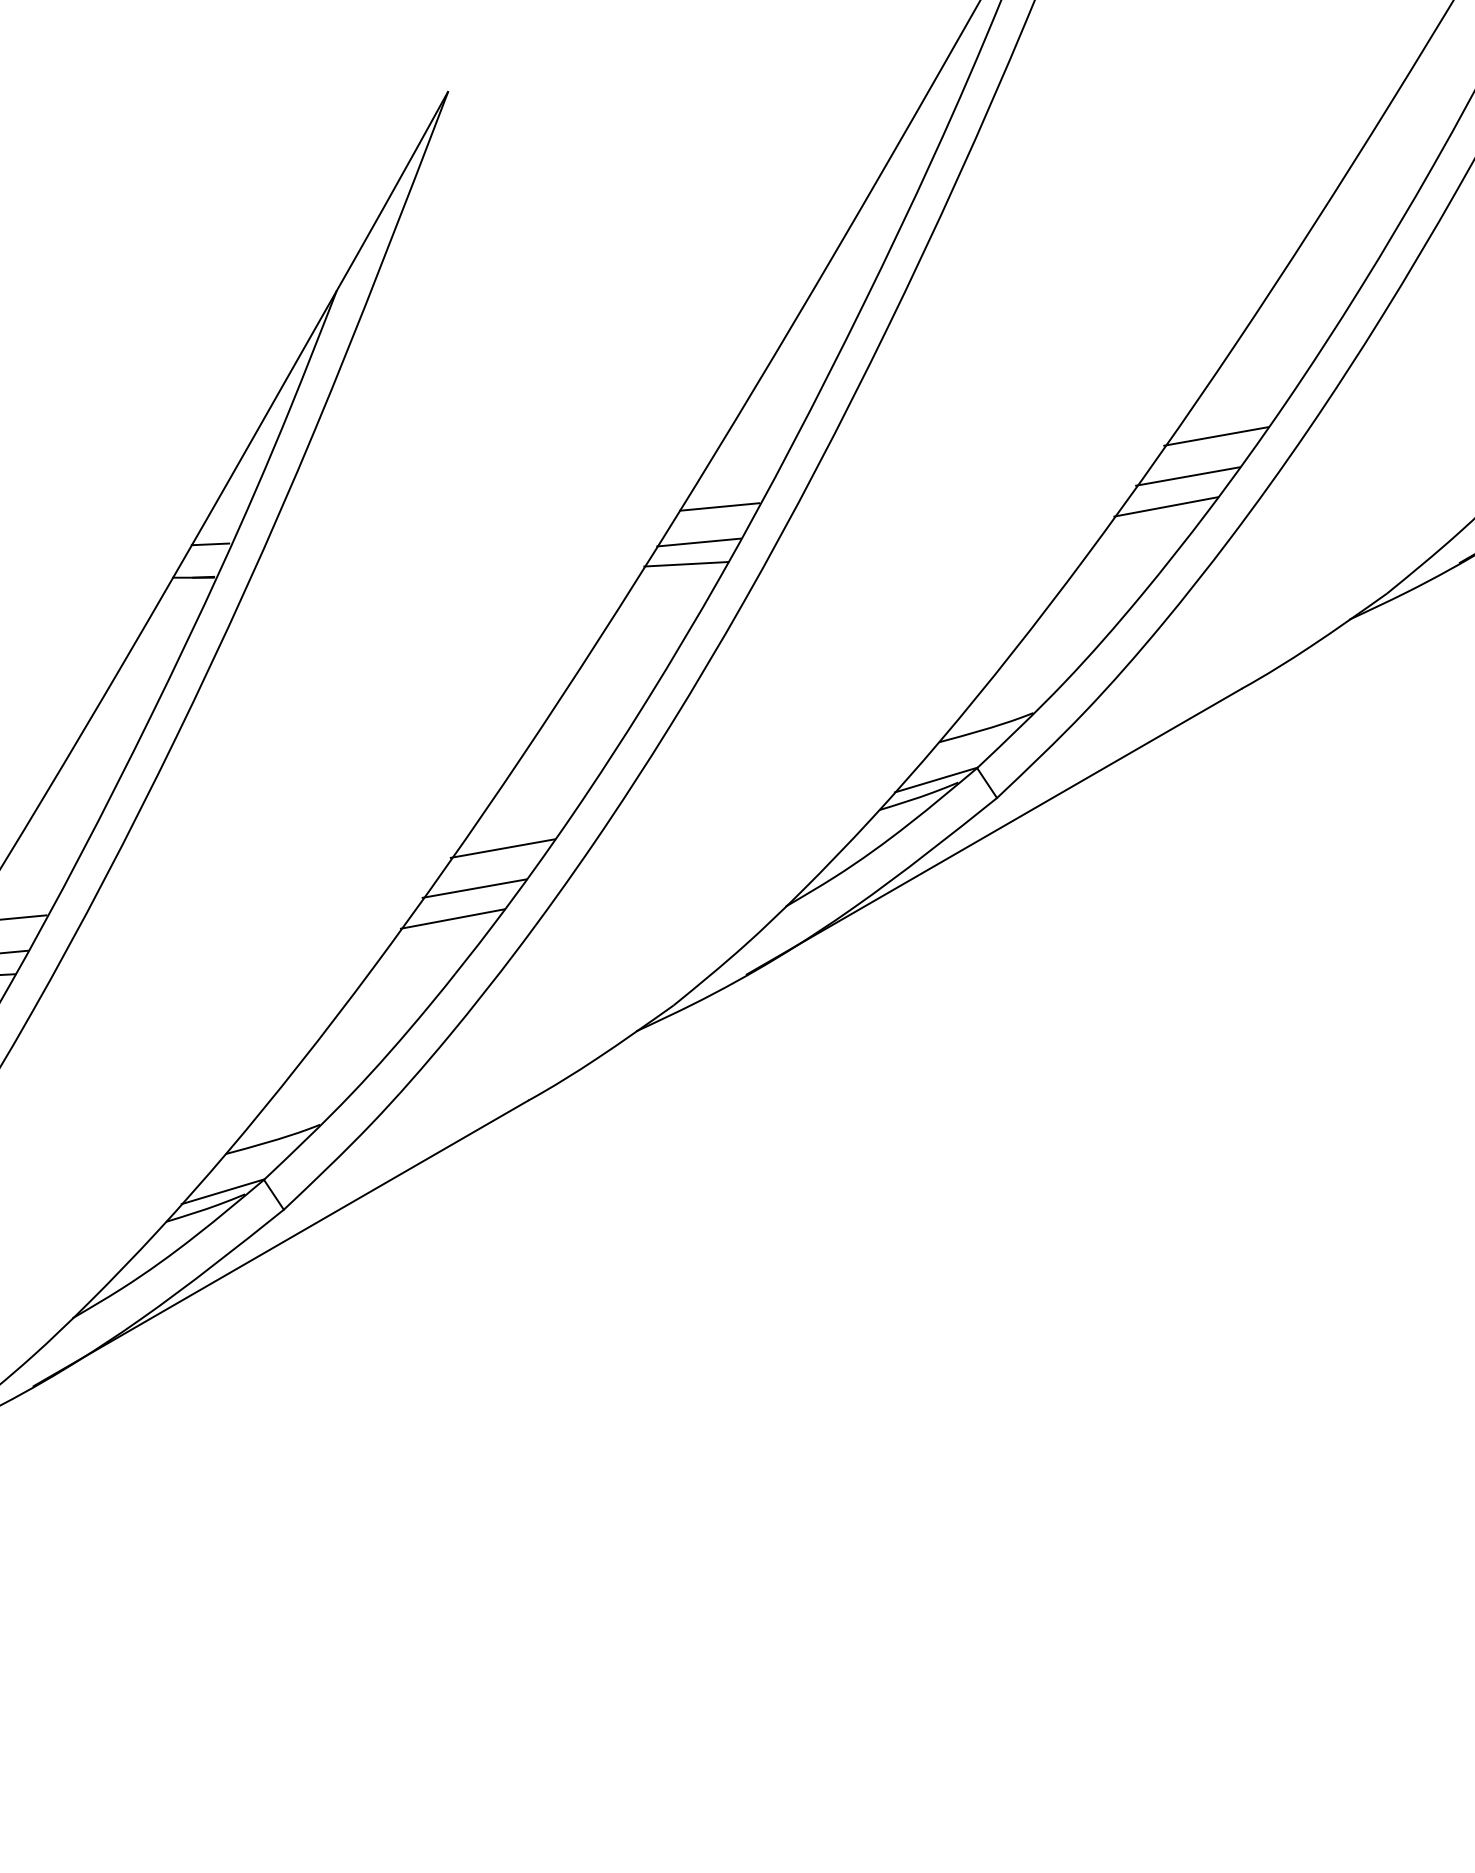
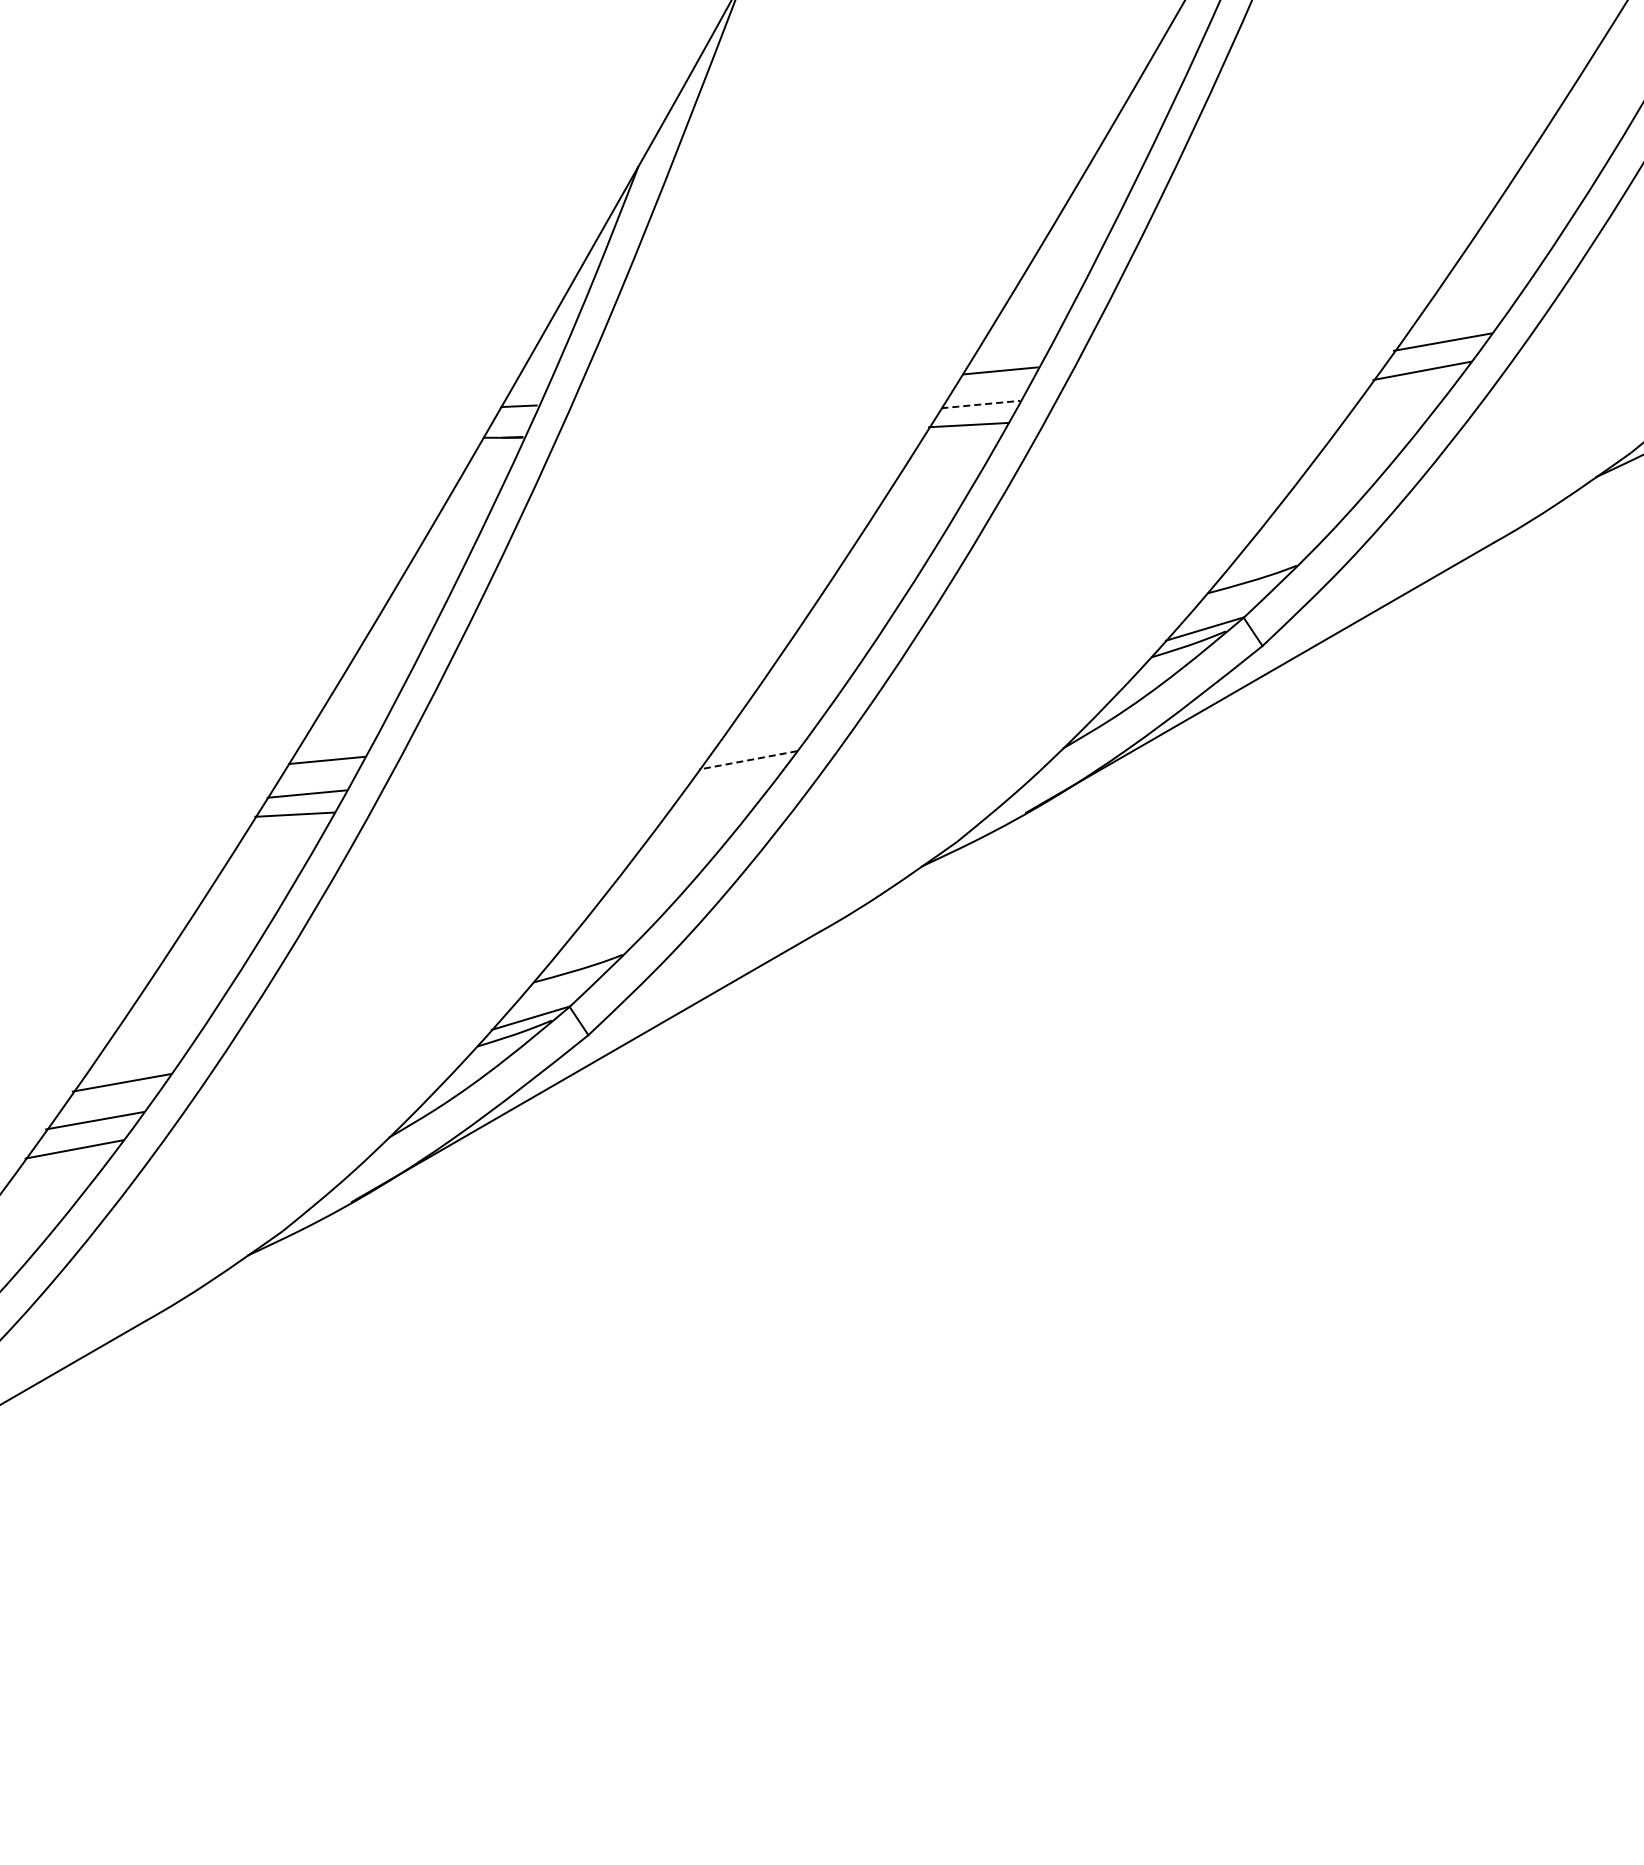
line: (1216, 436) -> (1469, 304), removed
line: (698, 542) -> (980, 404), solid -> dashed
line: (502, 848) -> (795, 693), removed
line: (474, 888) -> (768, 731), removed
line: (453, 919) -> (748, 760), solid -> dashed

